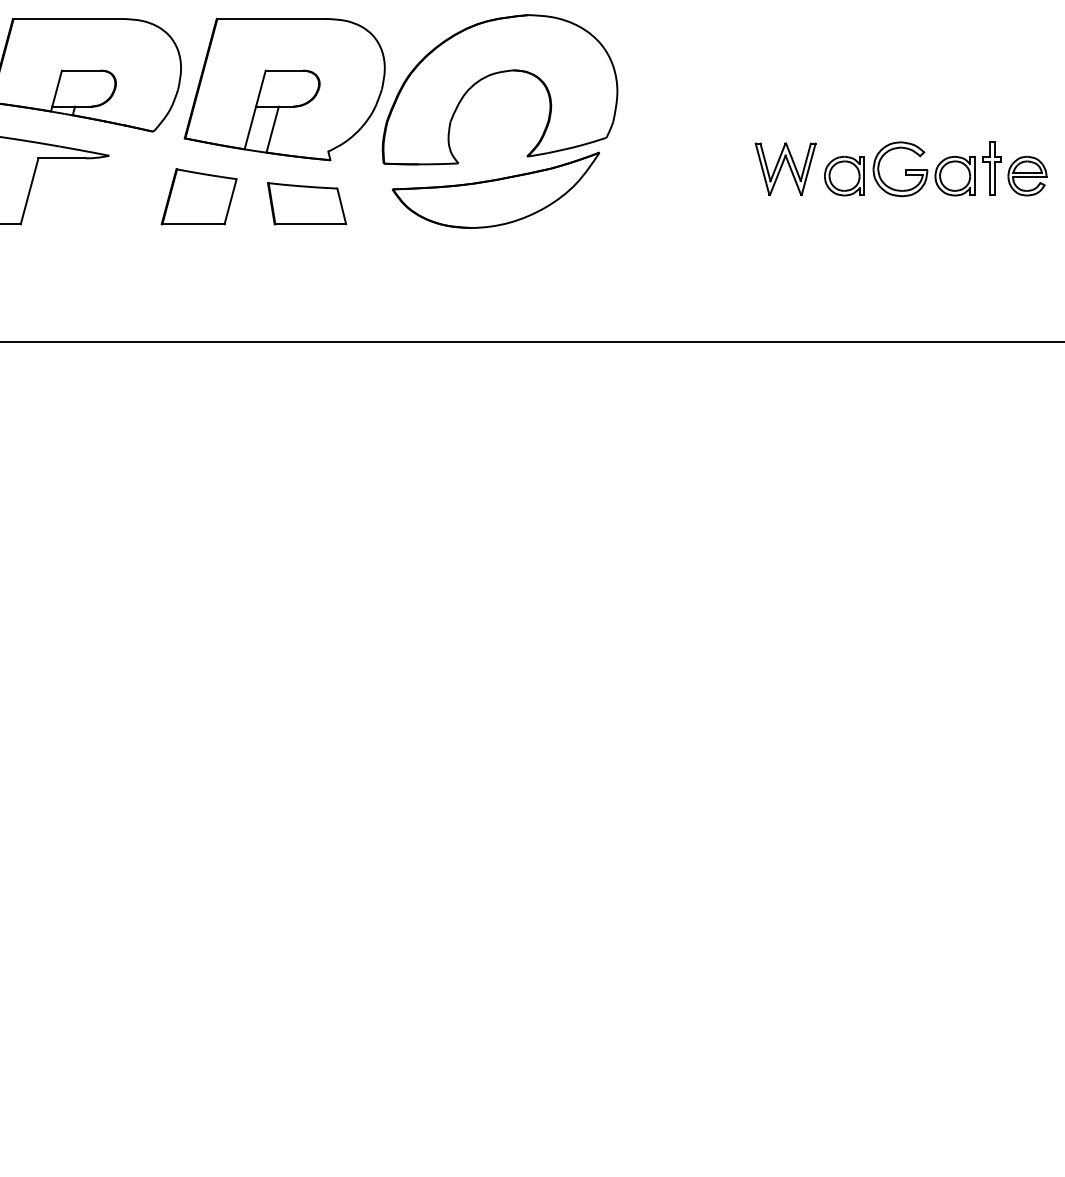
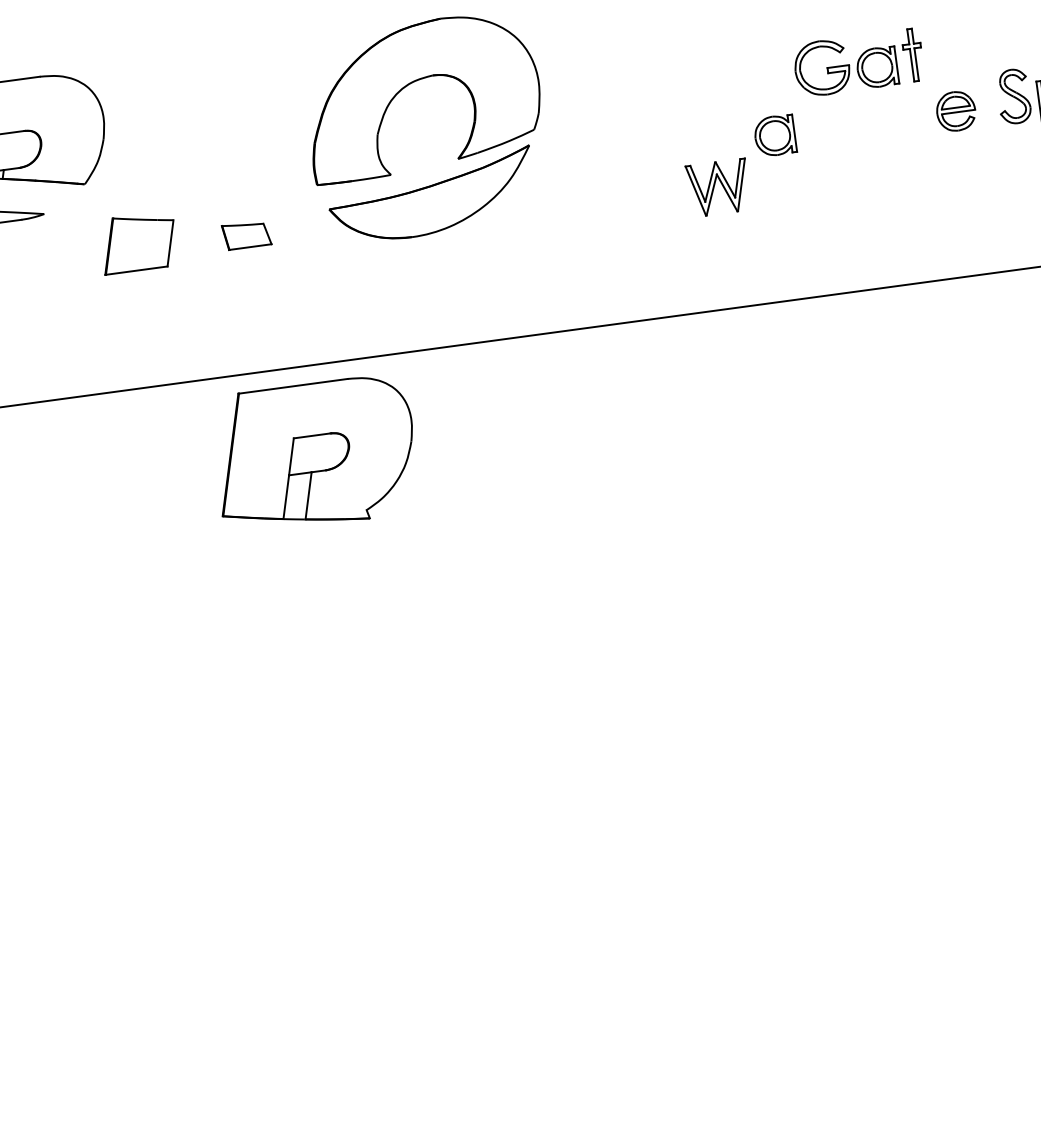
part: (284, 89) -> (314, 454), moved
part: (785, 168) -> (718, 187), moved
part: (936, 169) -> (857, 63), moved
part: (307, 203) -> (246, 234), size x0.6

